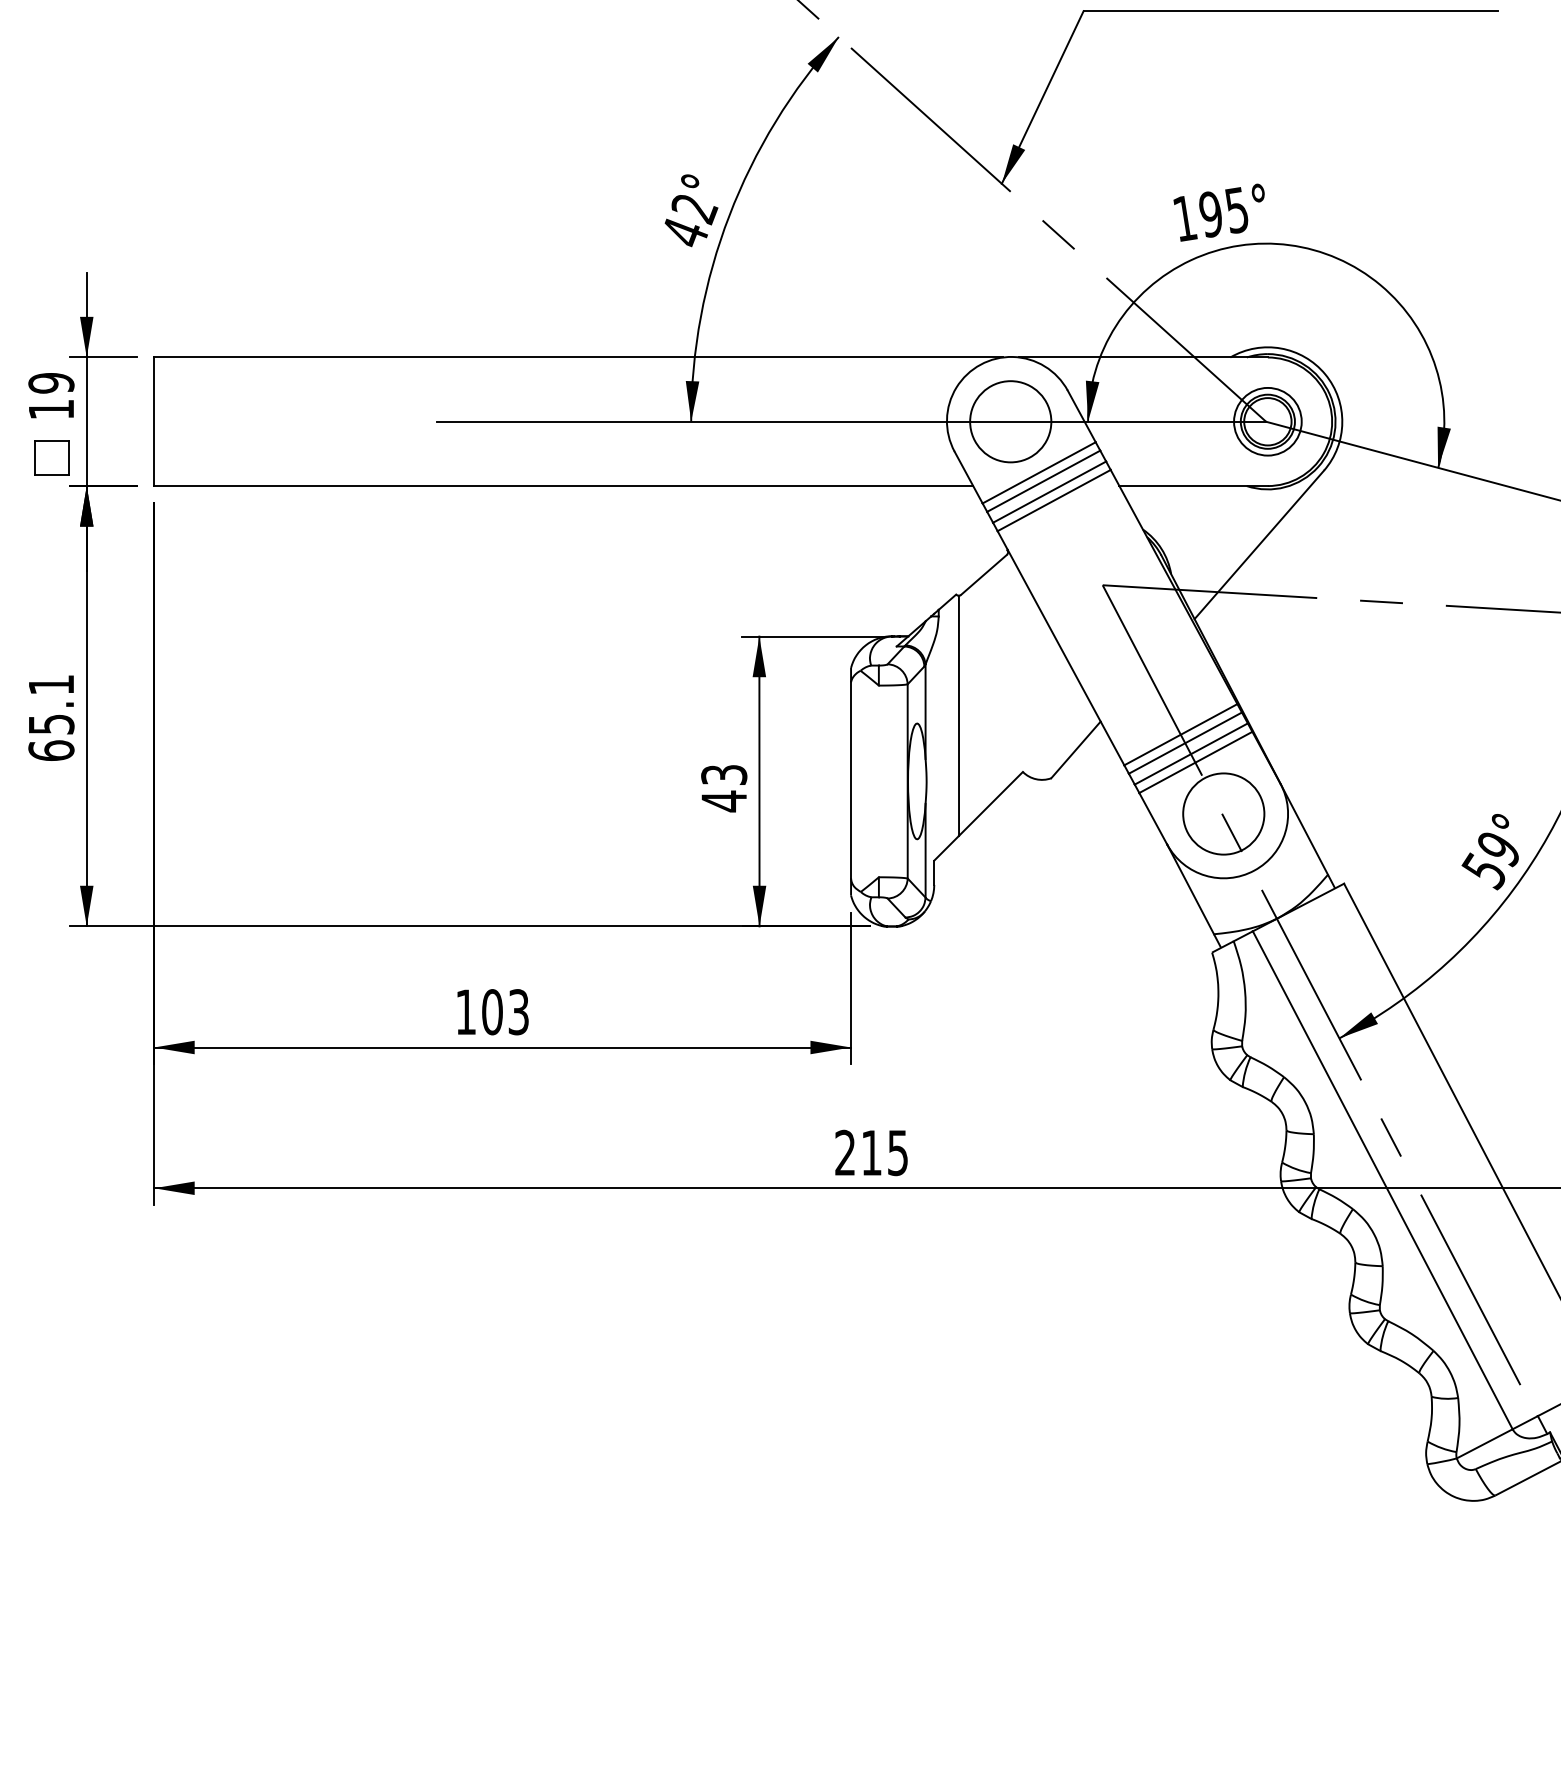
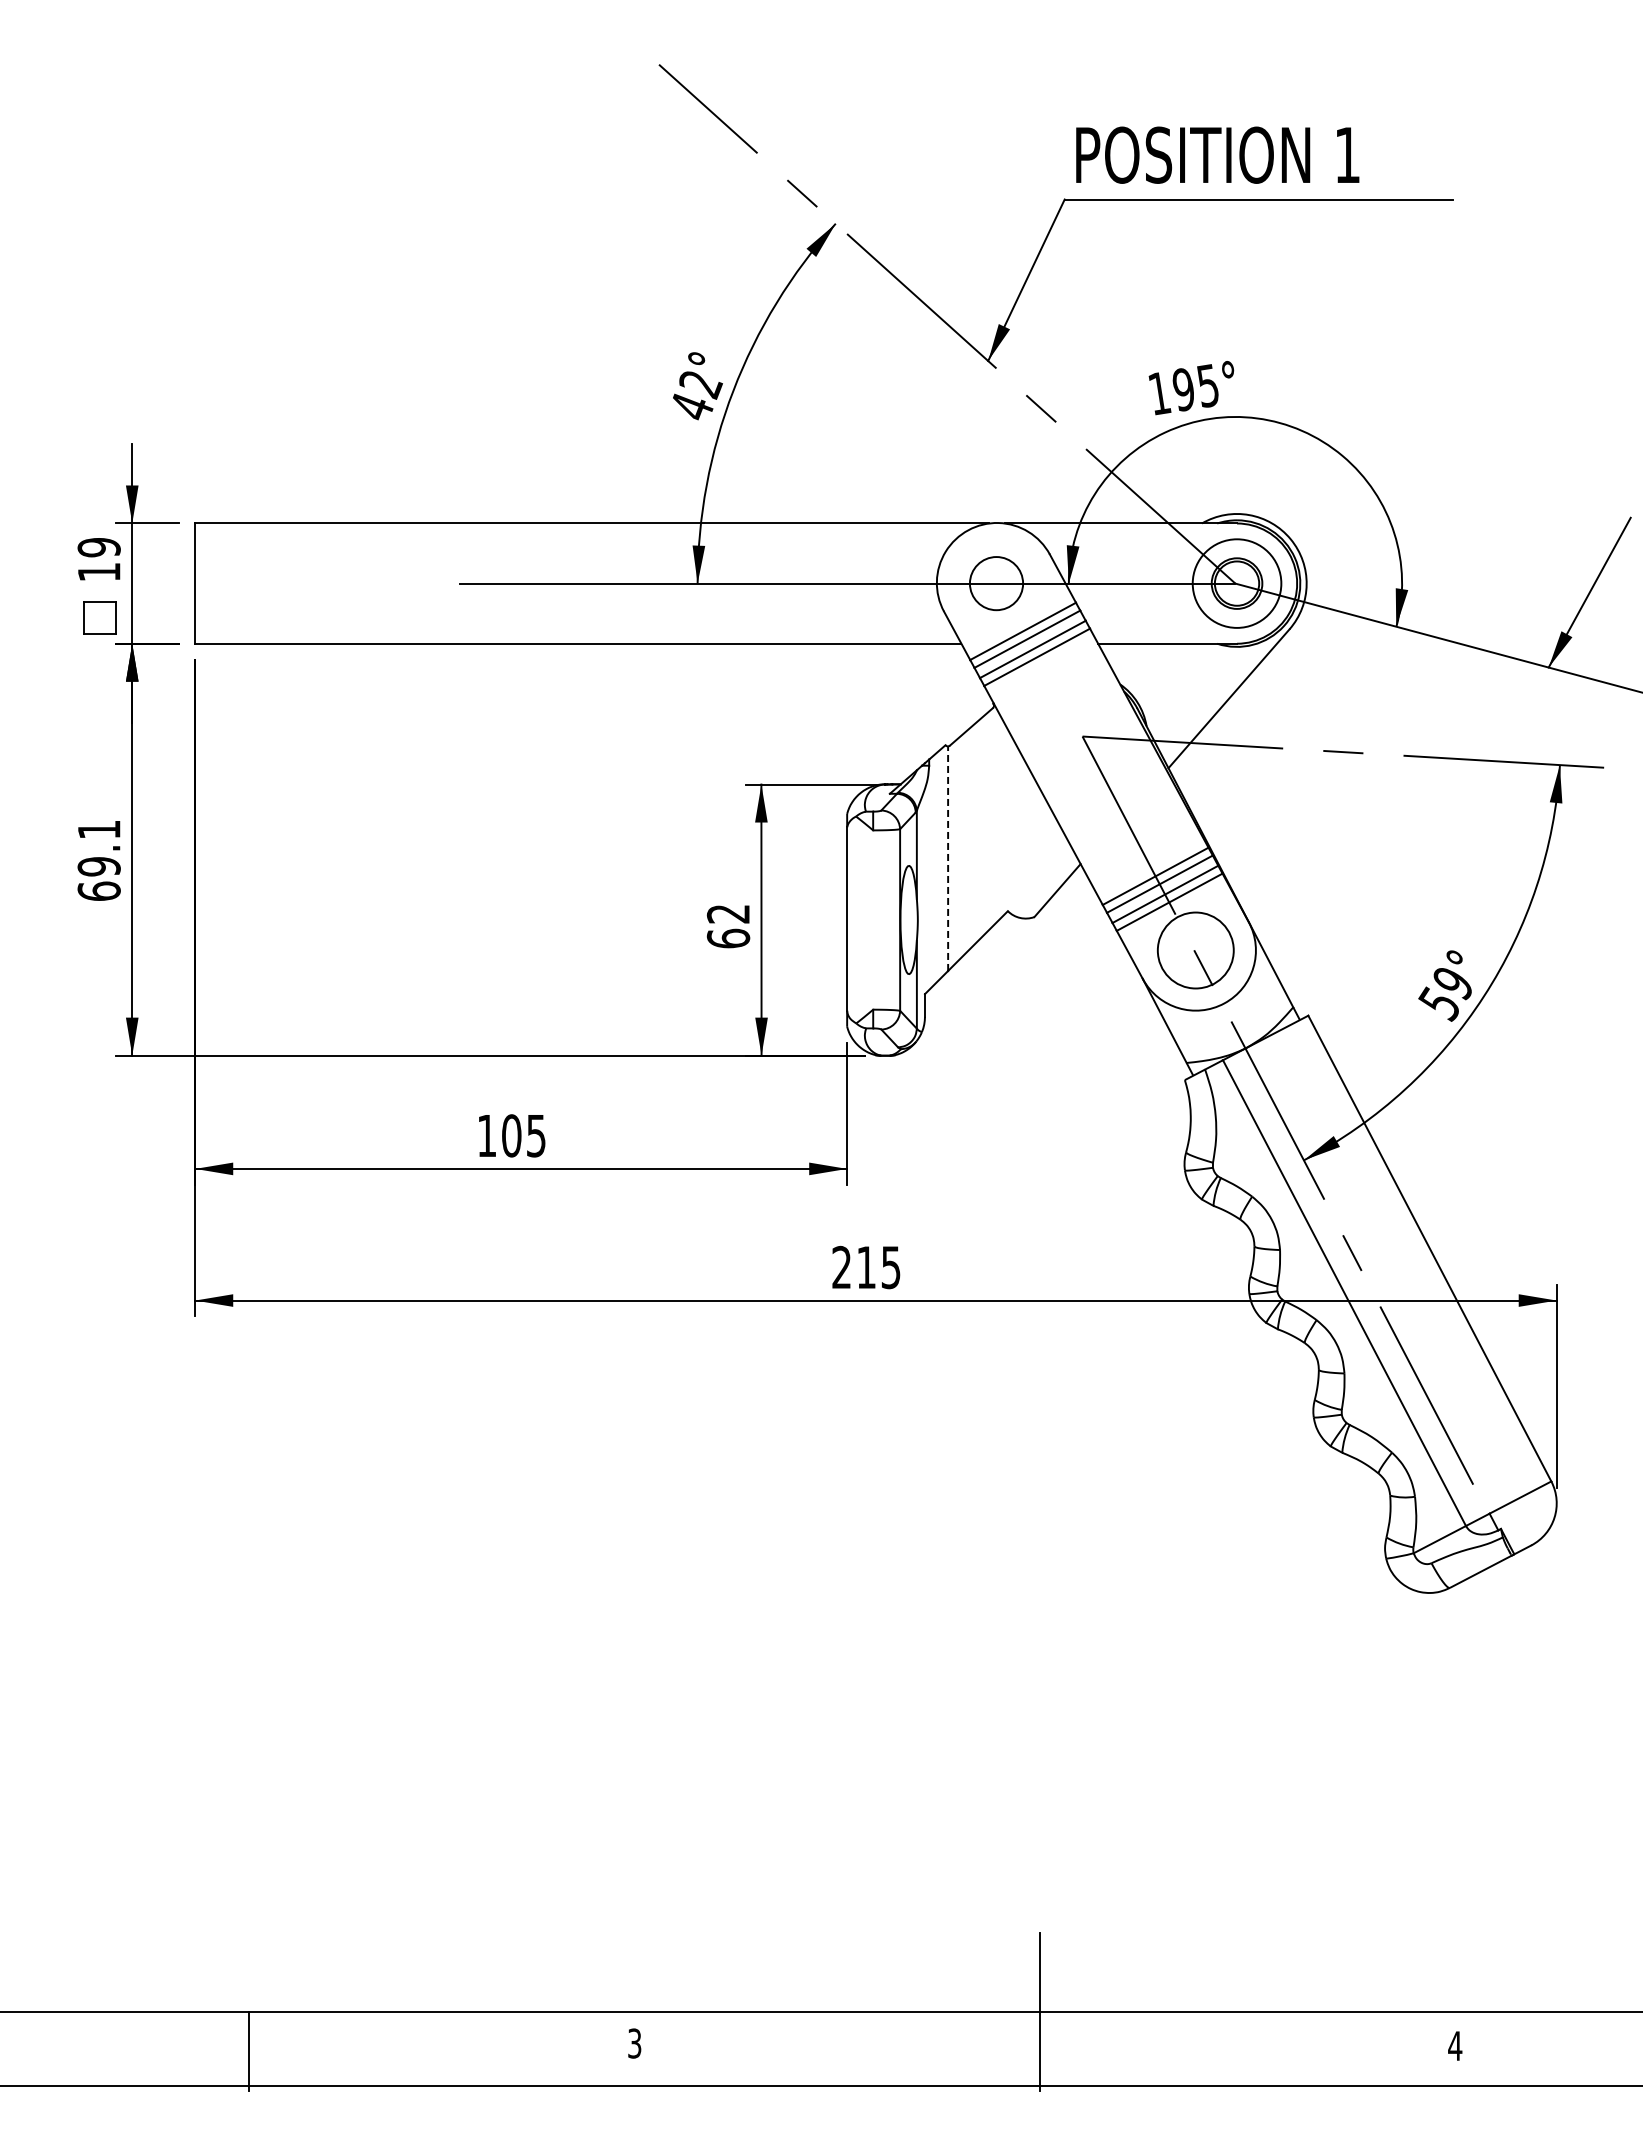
circle: (1010, 421) -> (996, 583), size x0.7
circle: (1267, 421) -> (1236, 583), size x1.4
line: (959, 715) -> (948, 858), solid -> dashed
text: (50, 724) -> (98, 866), 65.1 -> 69.1
text: (724, 788) -> (728, 926), 43 -> 62
text: (518, 1011) -> (536, 1135), 103 -> 105

